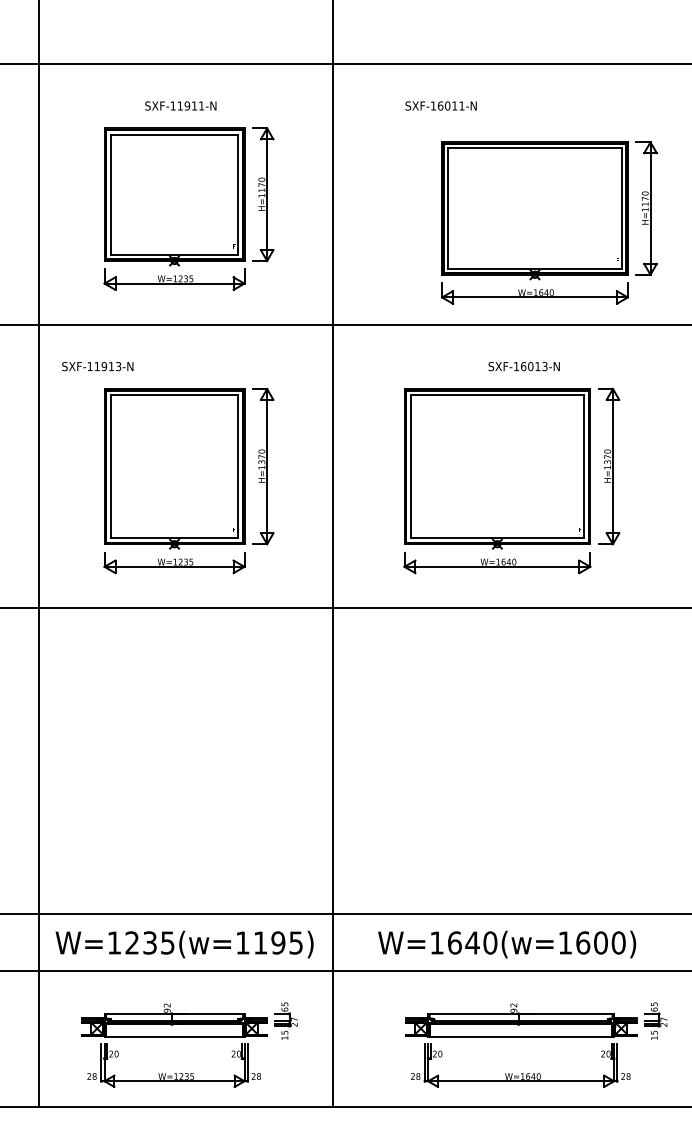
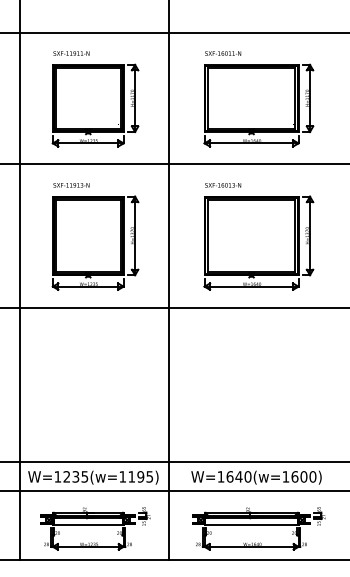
text: (180, 105) -> (71, 53), moved
part: (548, 222) -> (258, 105), moved
text: (97, 366) -> (71, 185), moved
text: (524, 366) -> (223, 185), moved
part: (534, 1045) -> (258, 528), moved

